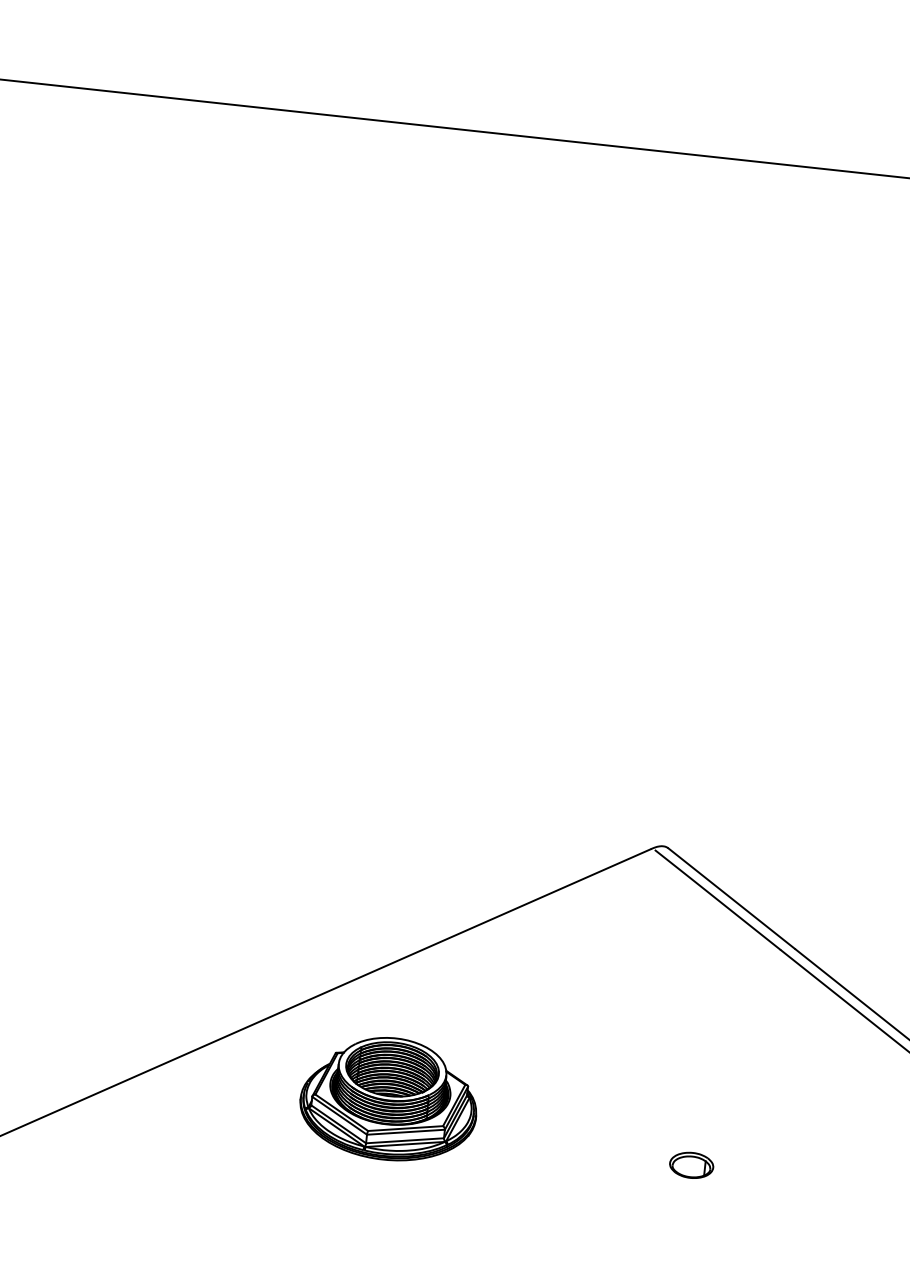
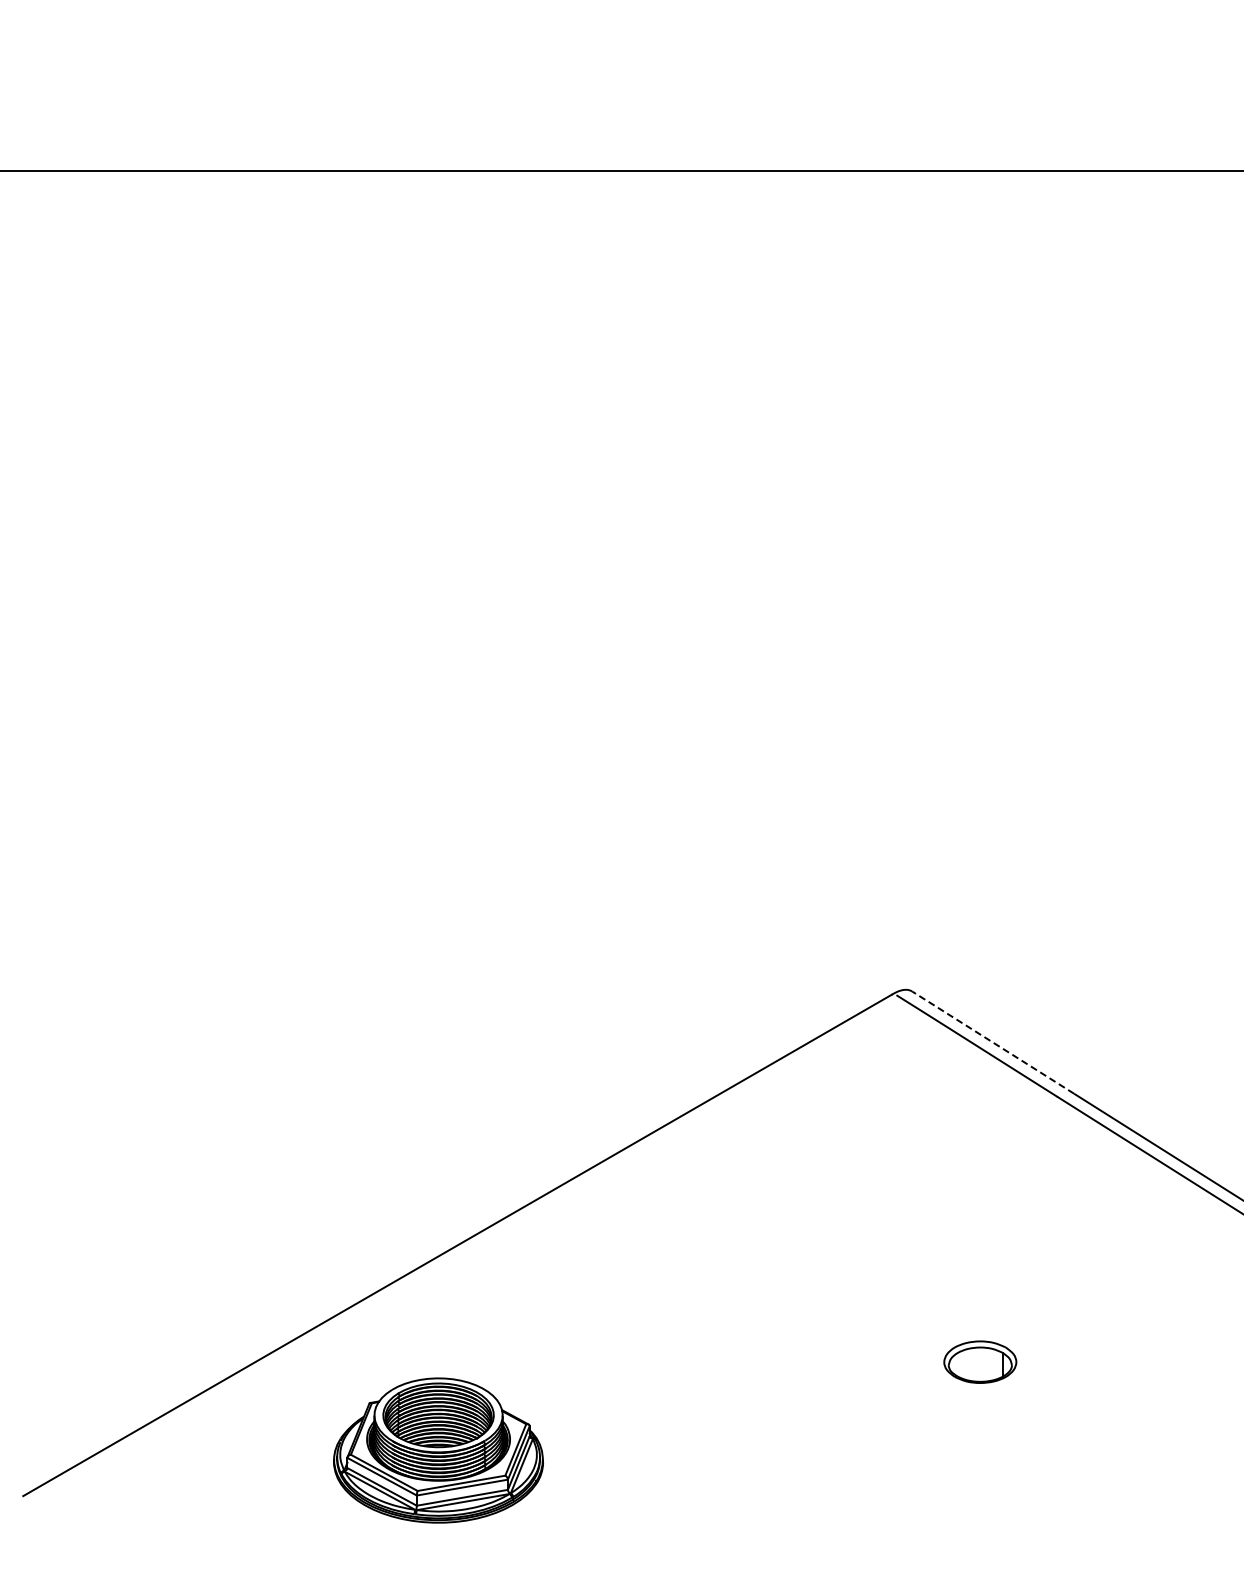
line: (731, 898) -> (993, 1042), solid -> dashed
part: (389, 1098) -> (438, 1450), moved
part: (691, 1164) -> (979, 1361), size x1.4

